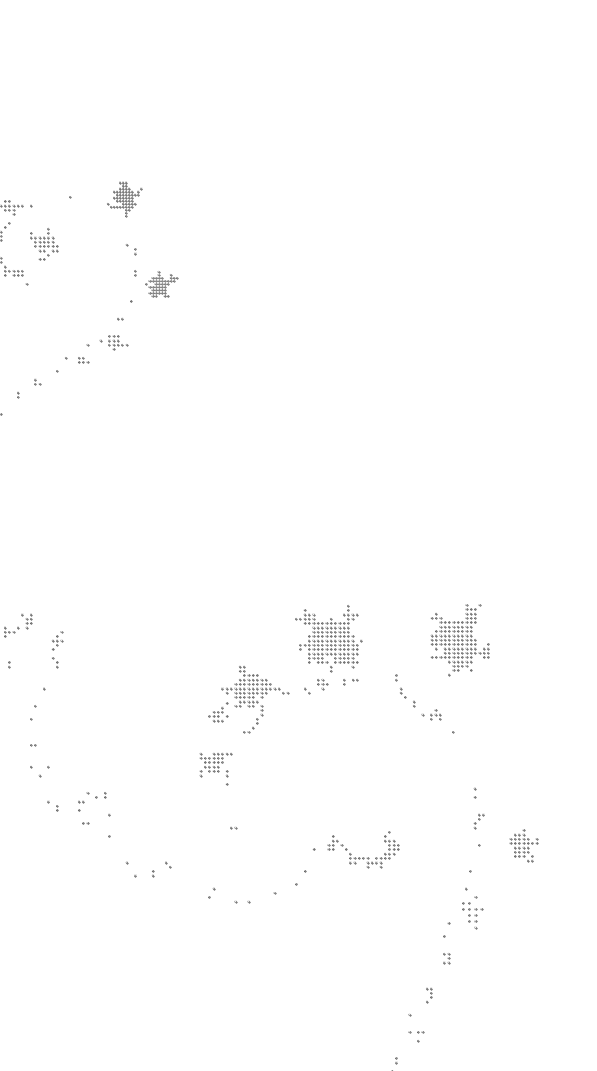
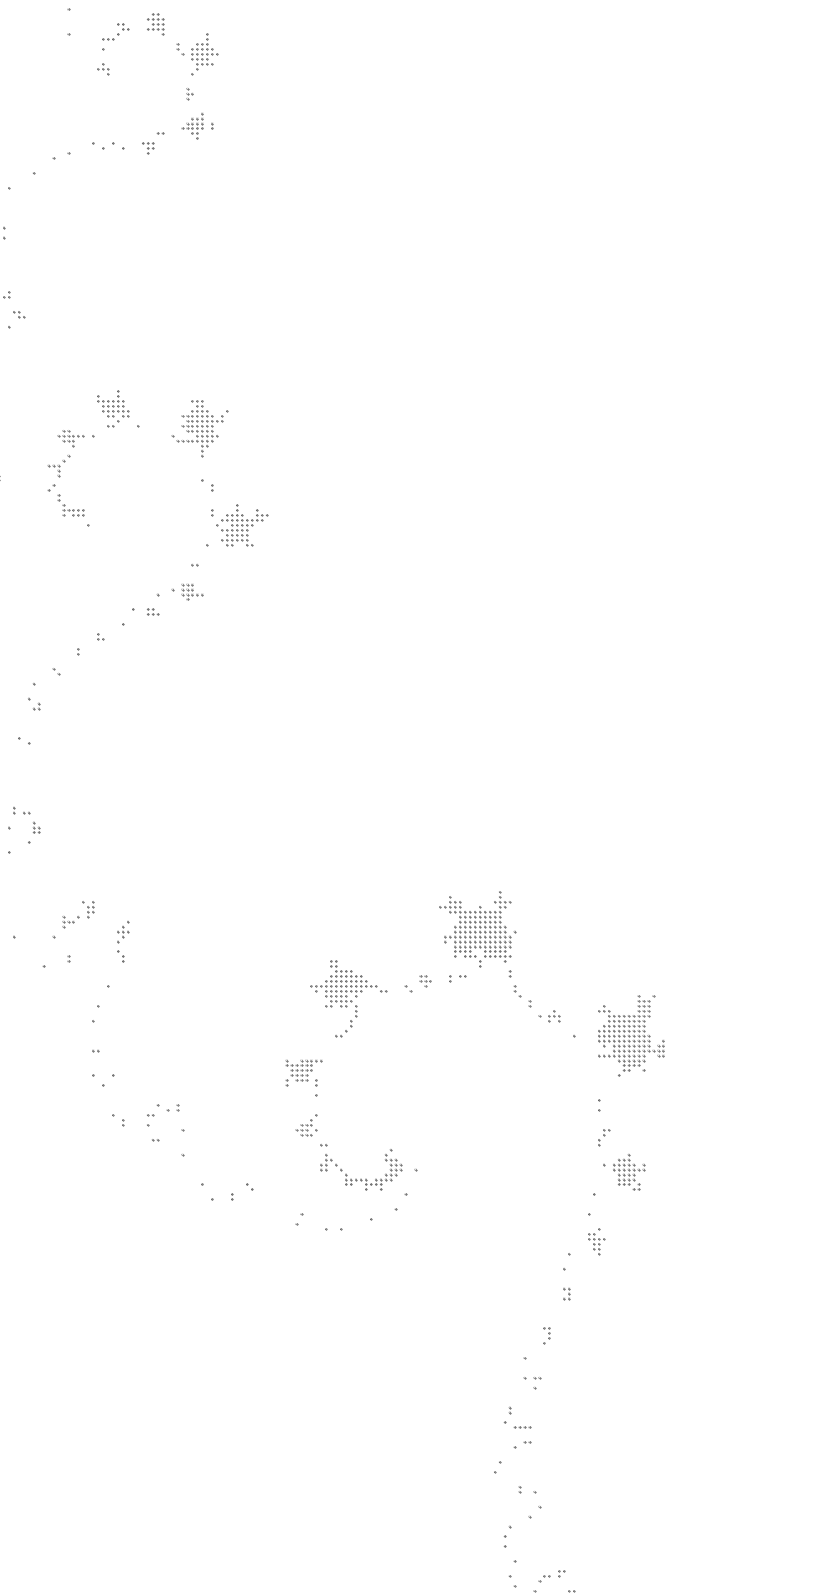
part: (124, 199) -> (199, 428), size x1.43
part: (44, 243) -> (113, 408), moved
part: (161, 284) -> (242, 525), size x1.43
part: (328, 638) -> (477, 929), moved
part: (460, 639) -> (631, 1035), moved
part: (218, 712) -> (306, 1125), moved
part: (524, 845) -> (629, 1172), moved
part: (363, 857) -> (361, 1178), moved
part: (472, 912) -> (596, 1241), size x0.71

